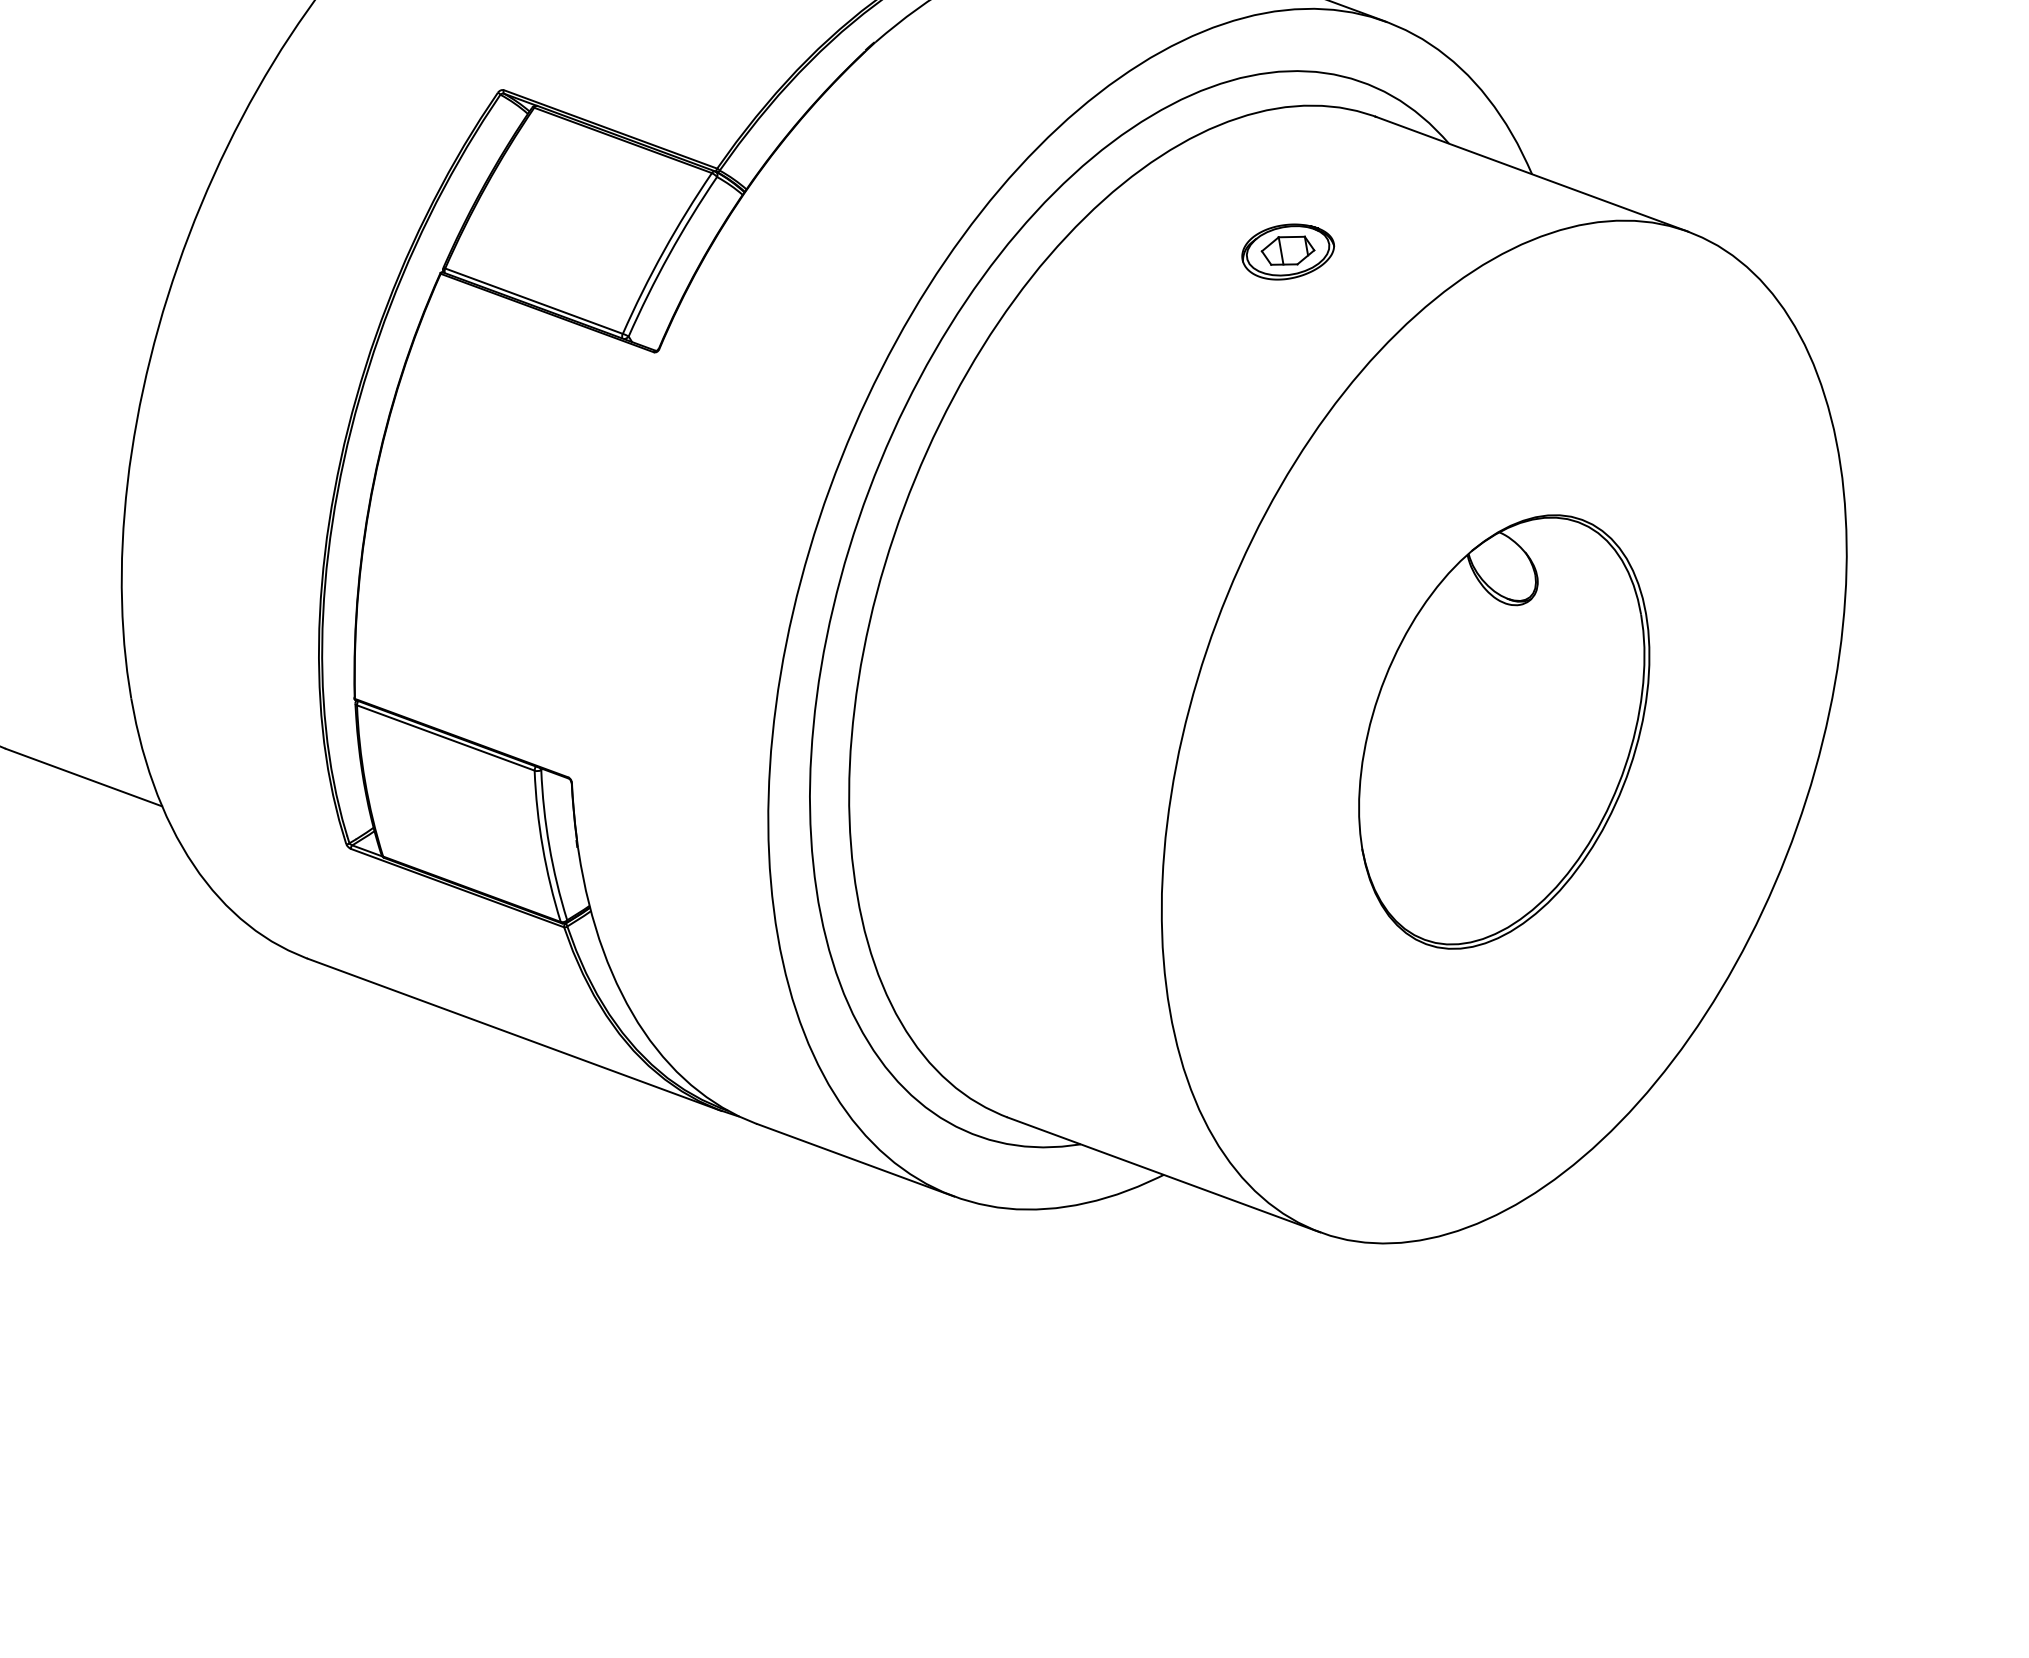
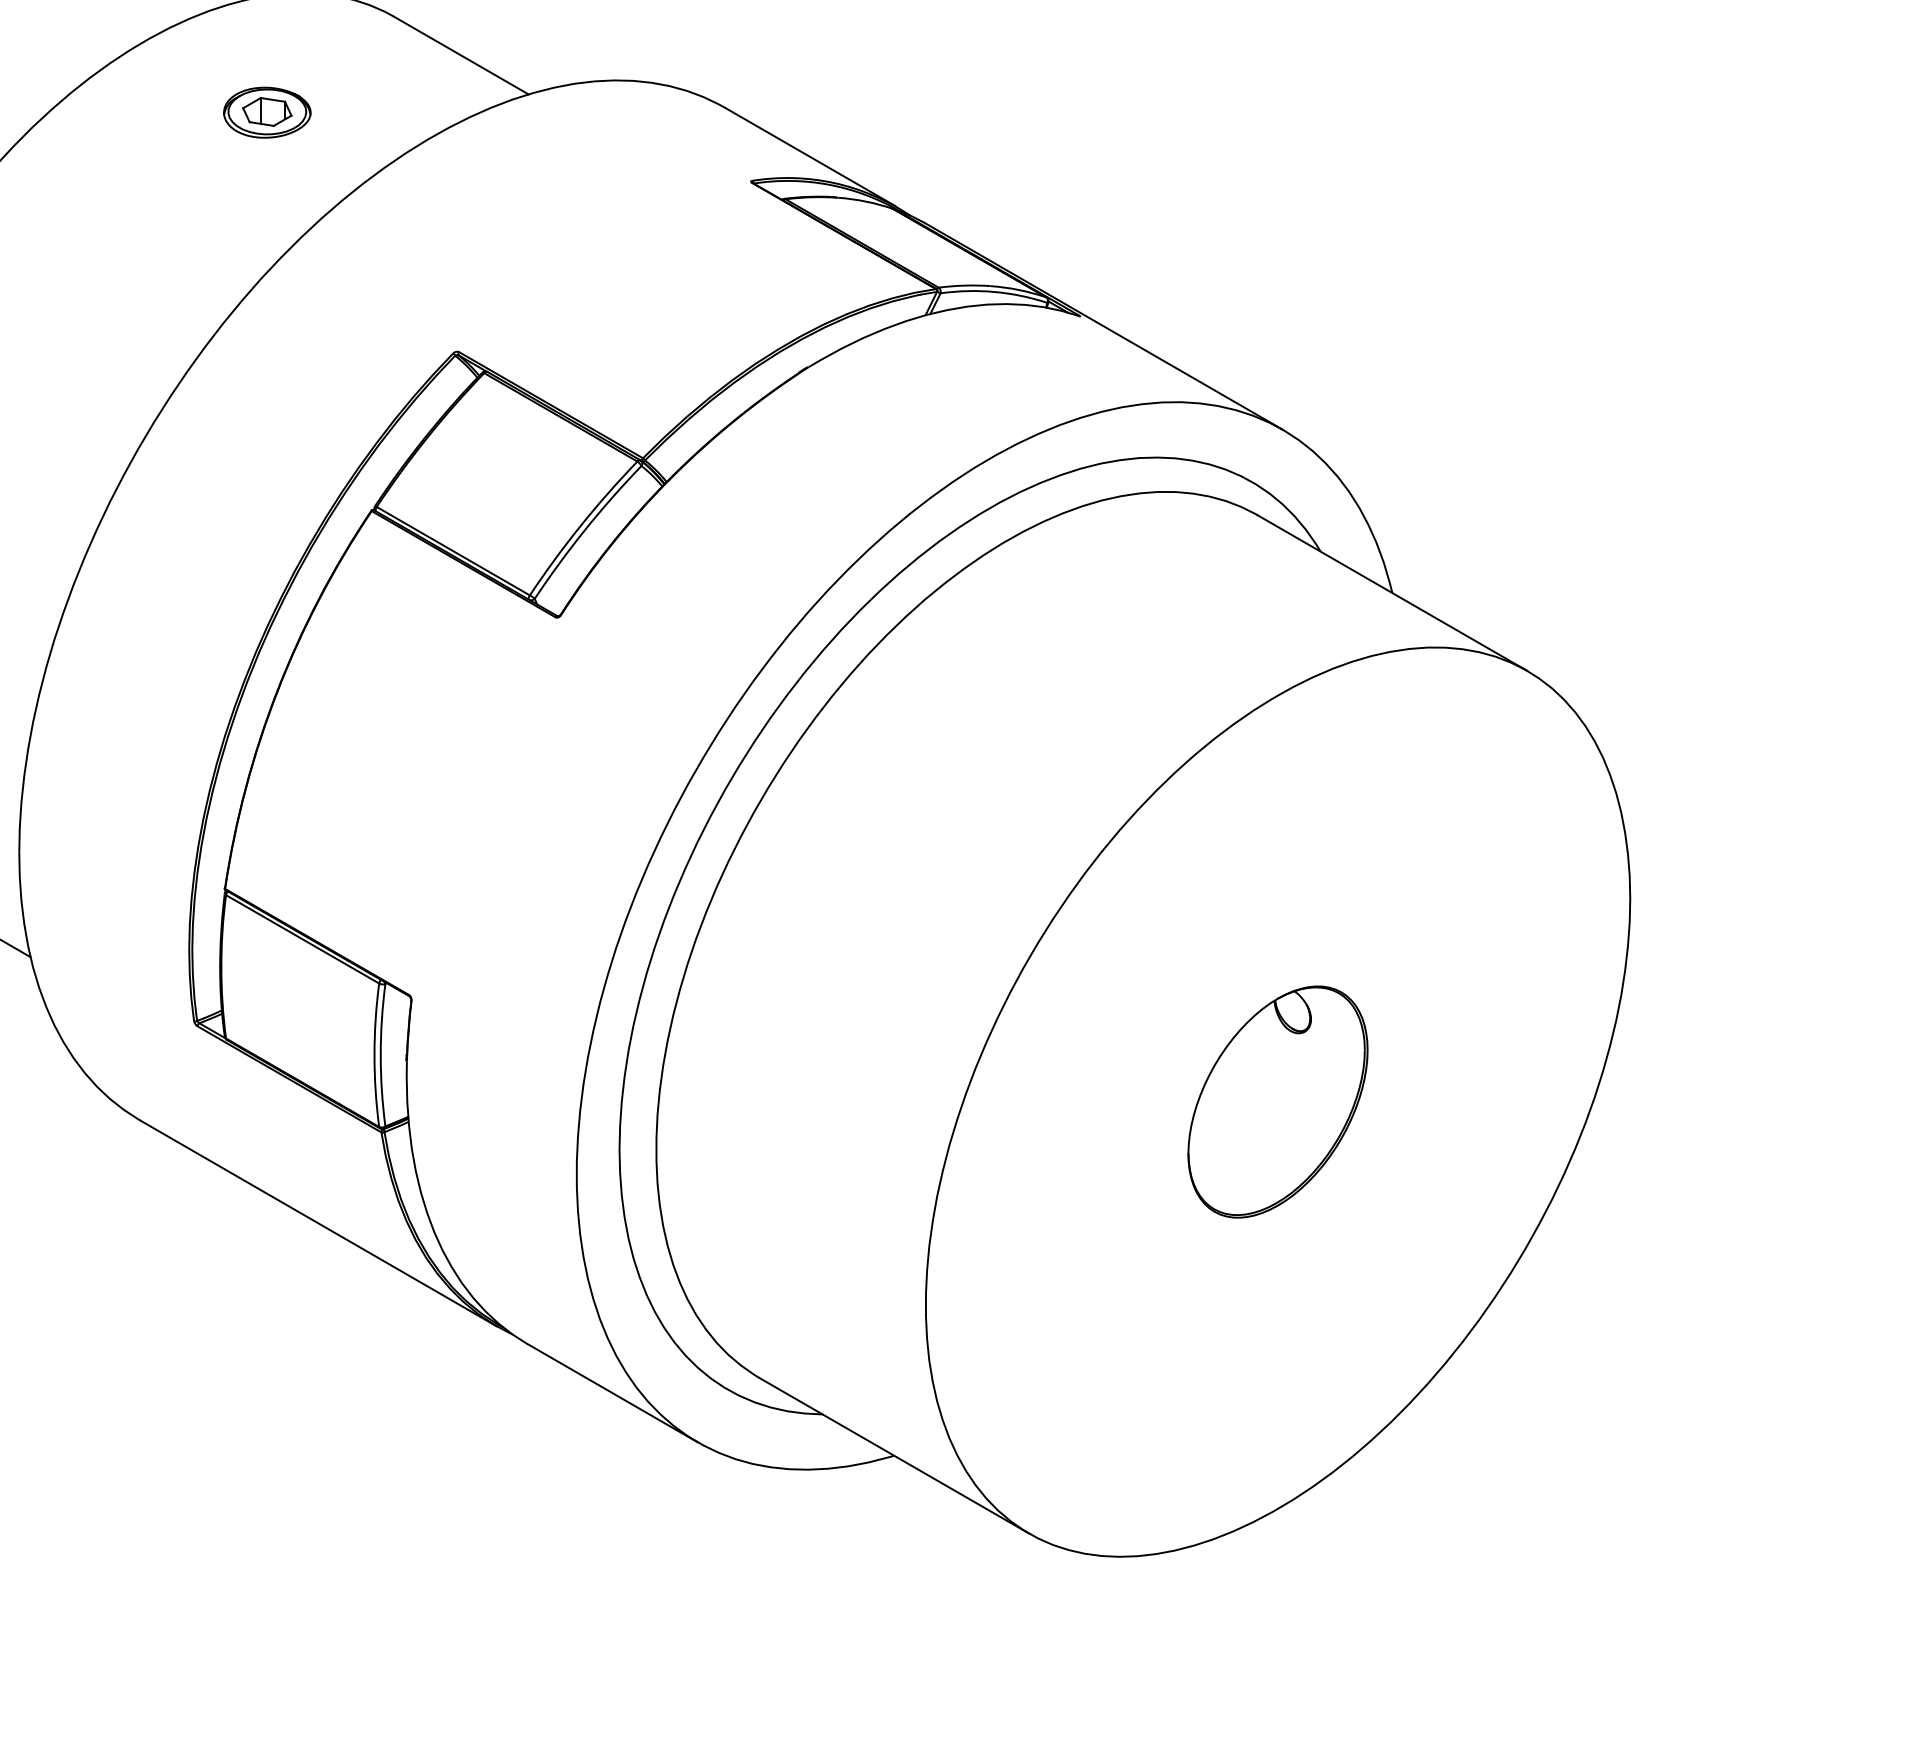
part: (1288, 251) -> (1155, 625), removed
part: (1503, 731) -> (1277, 1101), size x0.6

